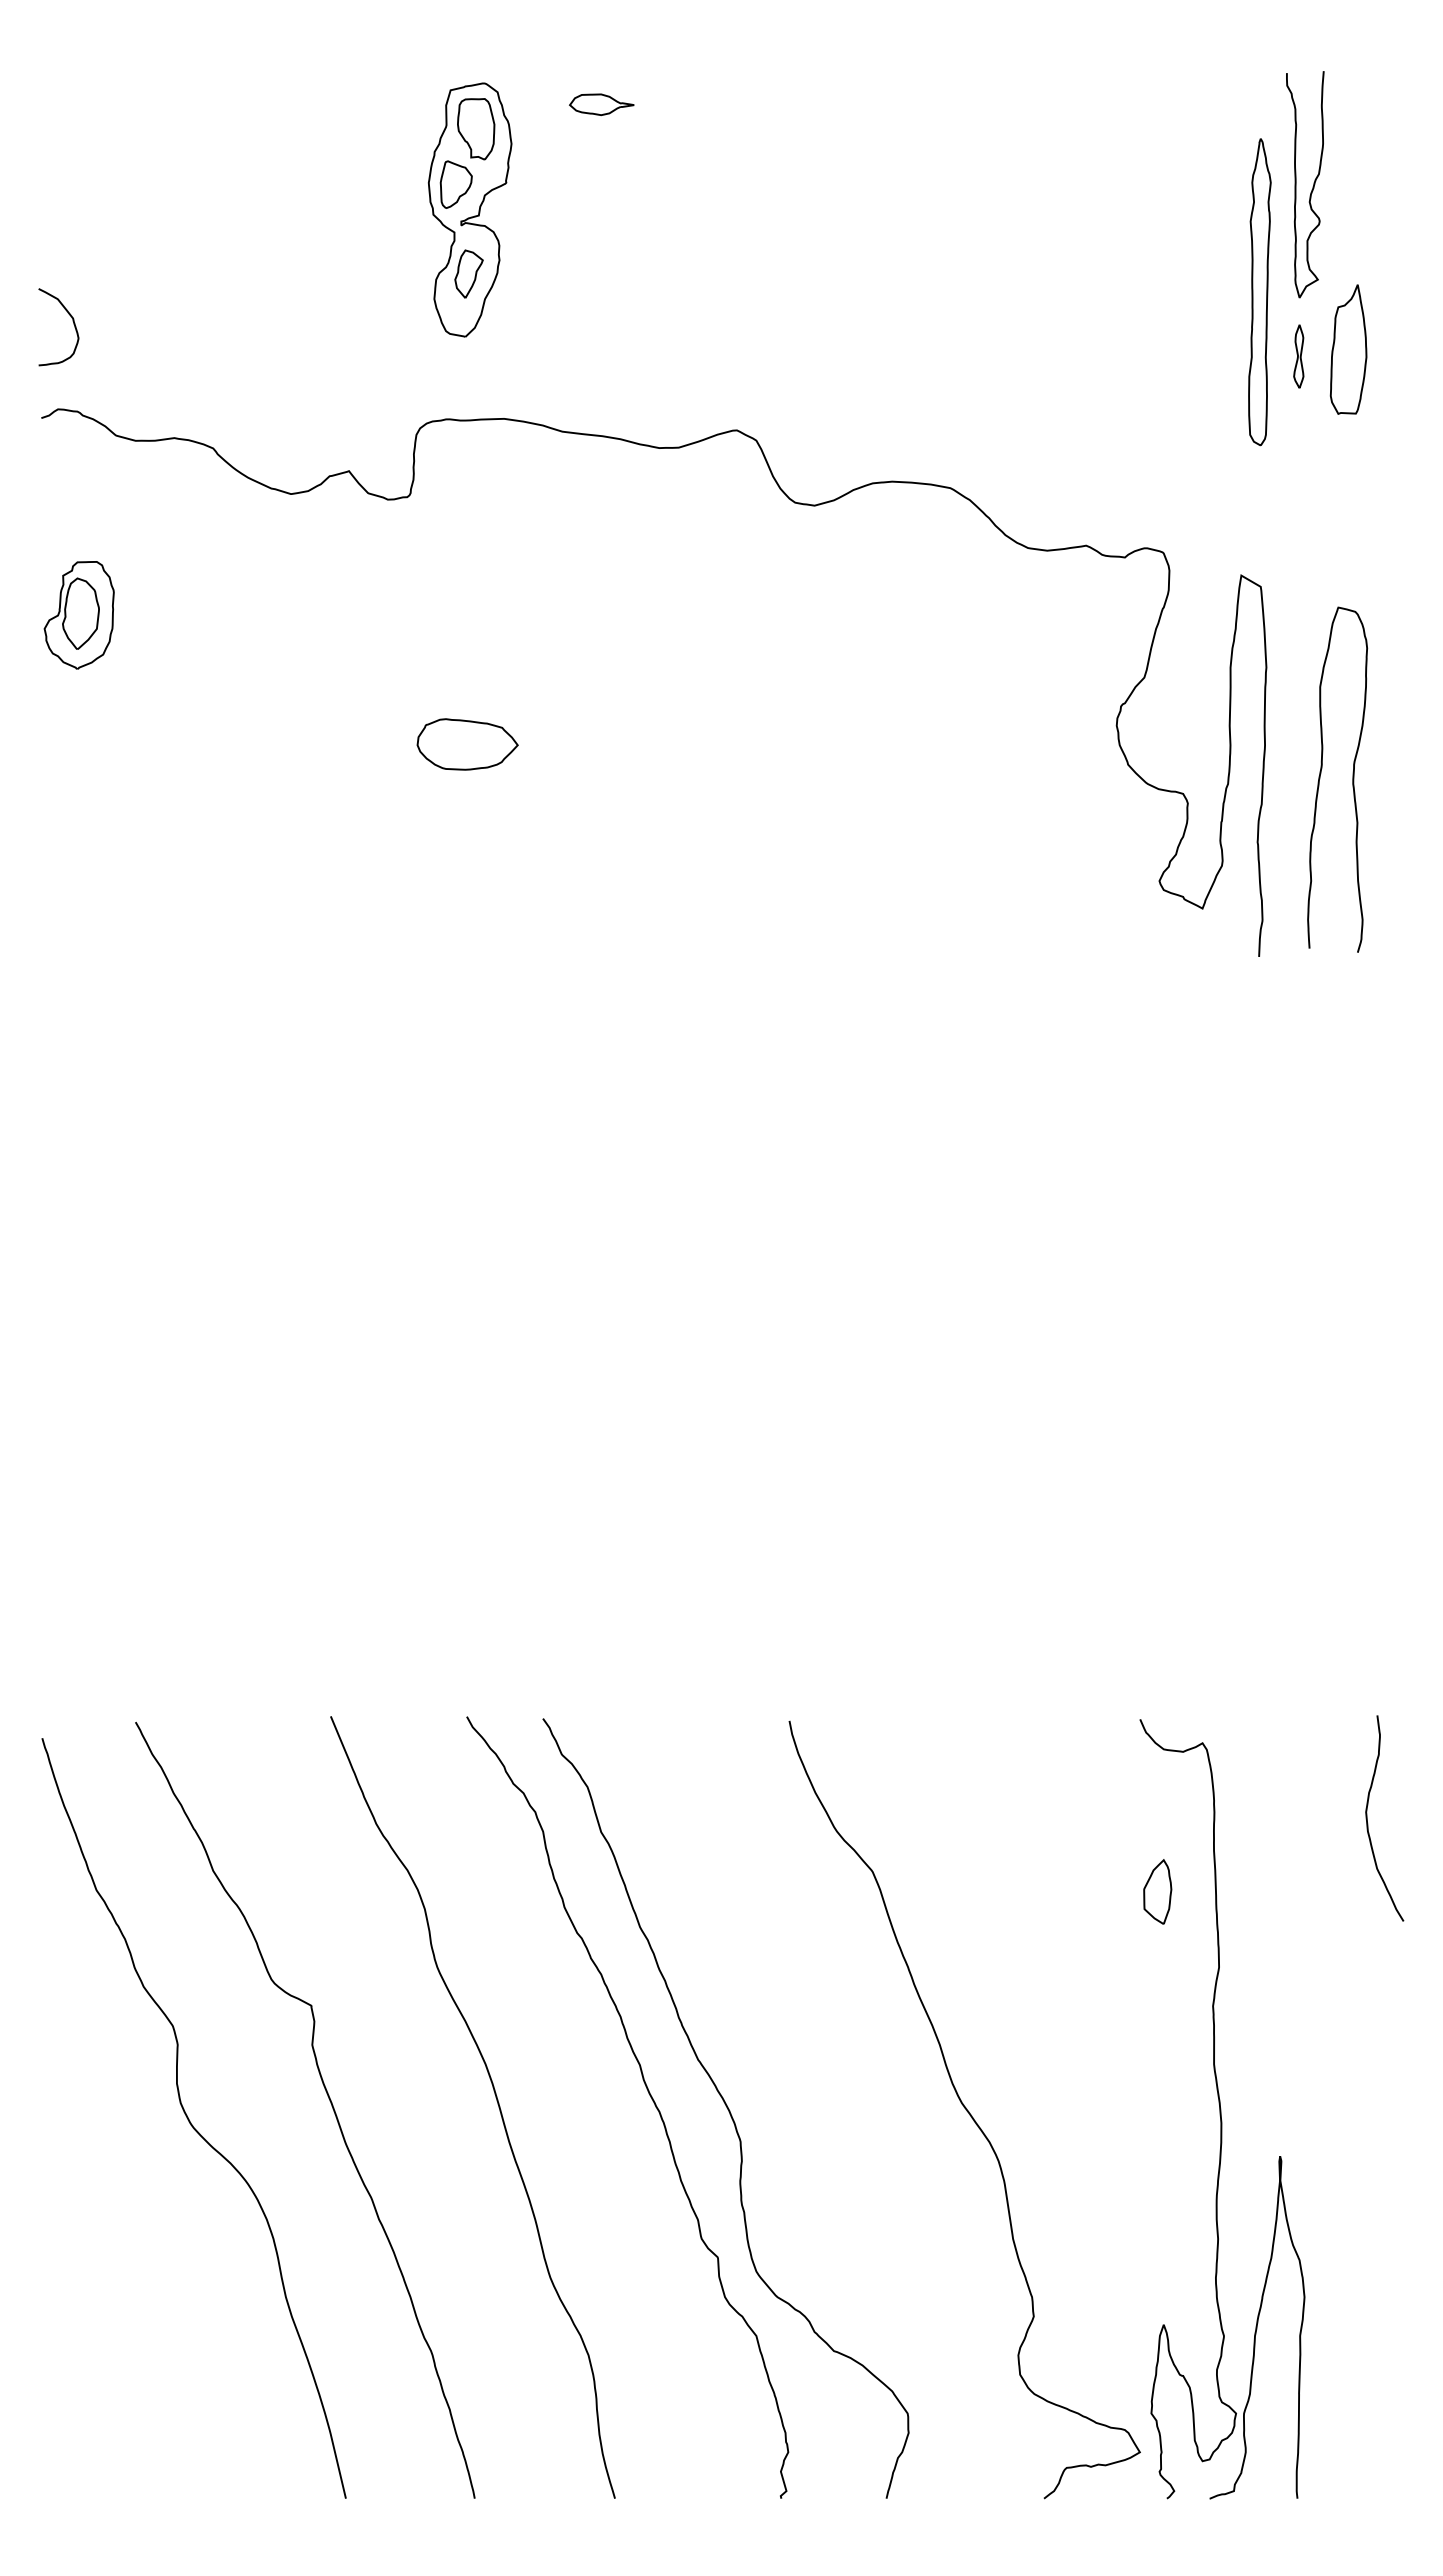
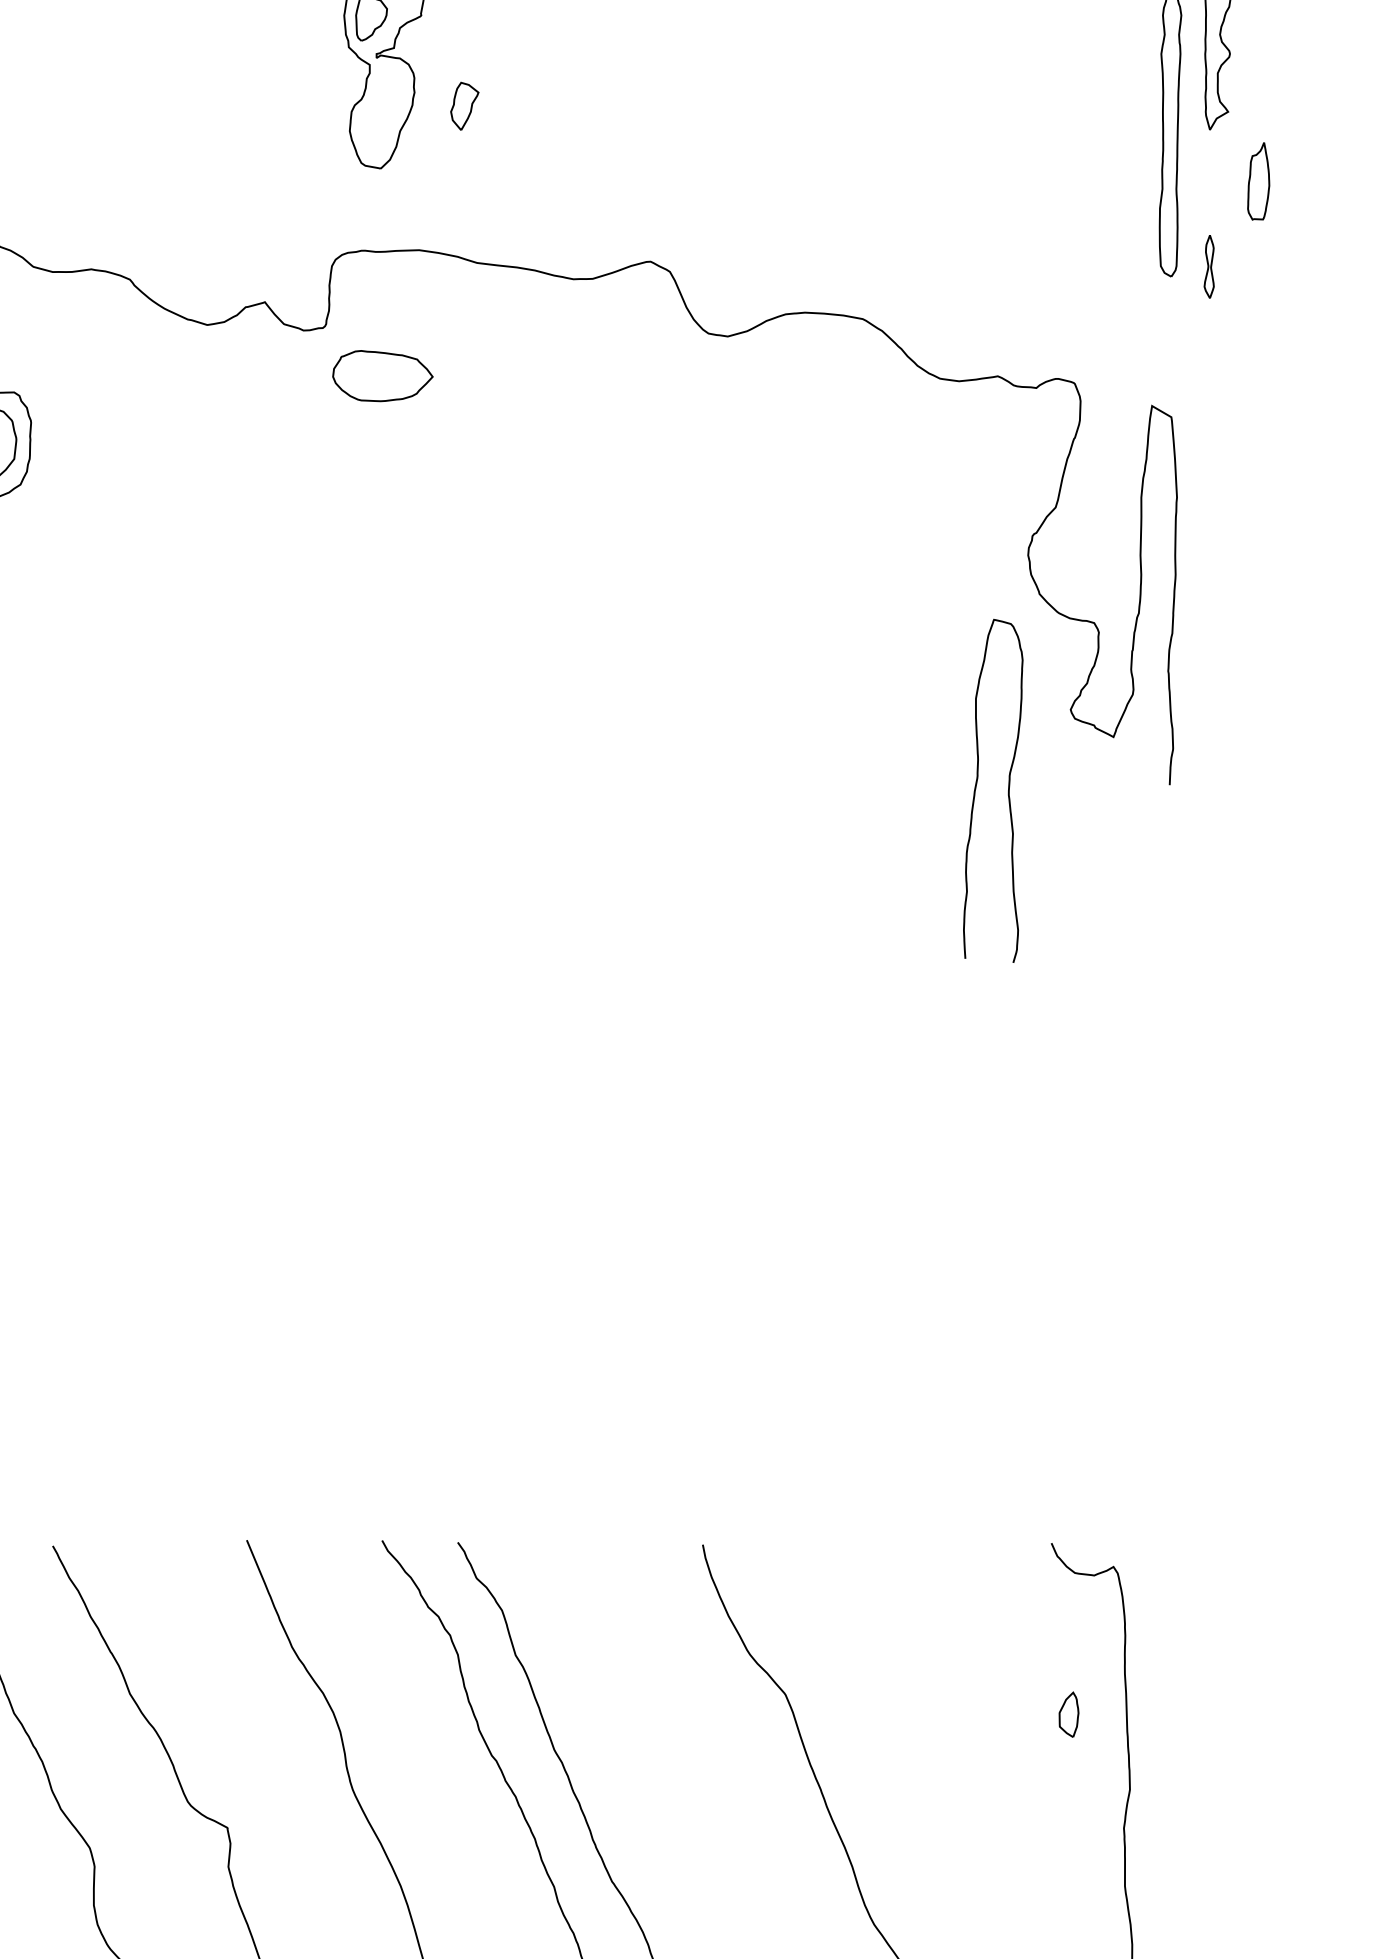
part: (468, 273) -> (464, 105), moved
part: (1348, 349) -> (1258, 181), size x0.6
part: (1298, 356) -> (1208, 266), moved
part: (467, 744) -> (382, 376), moved
curve: (1352, 779) -> (1008, 790), moved
curve: (1368, 1823) -> (1278, 1646), removed
part: (1157, 1891) -> (1068, 1714), size x0.7

